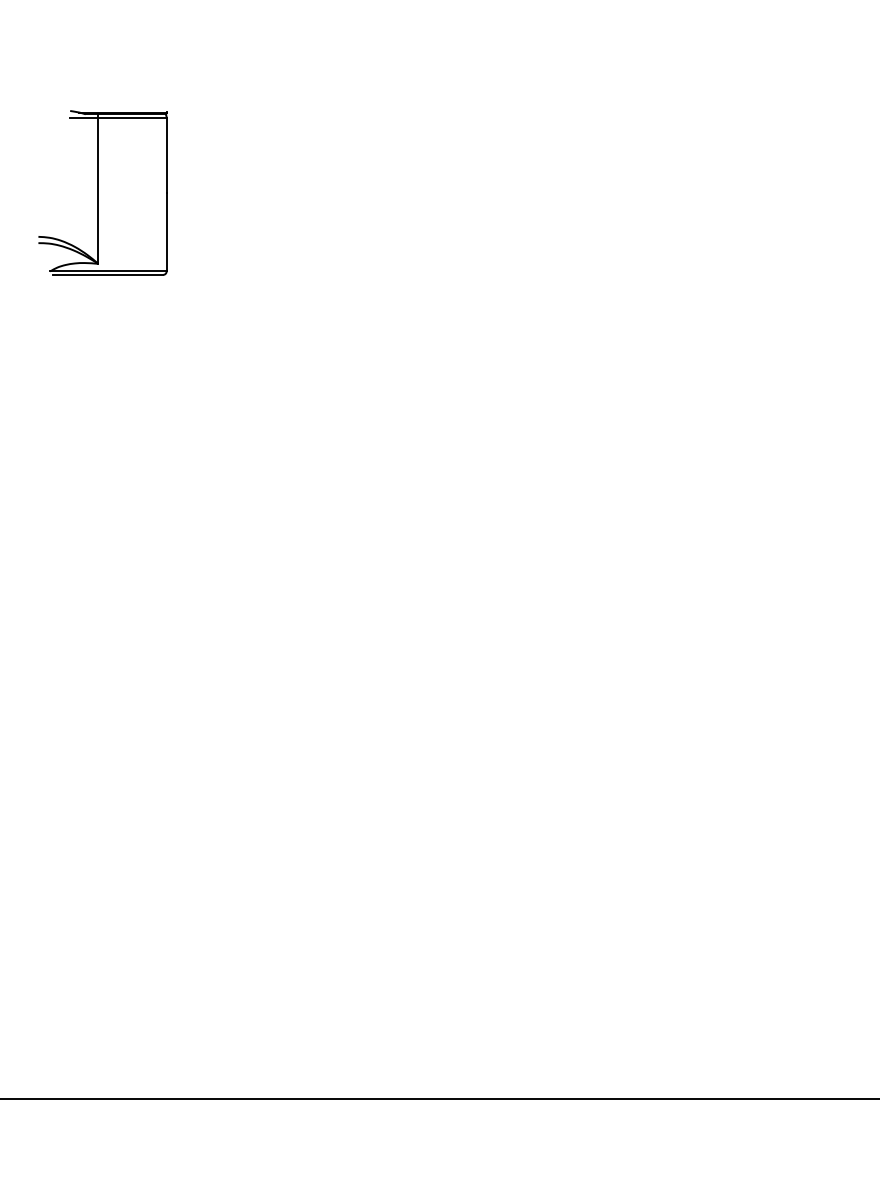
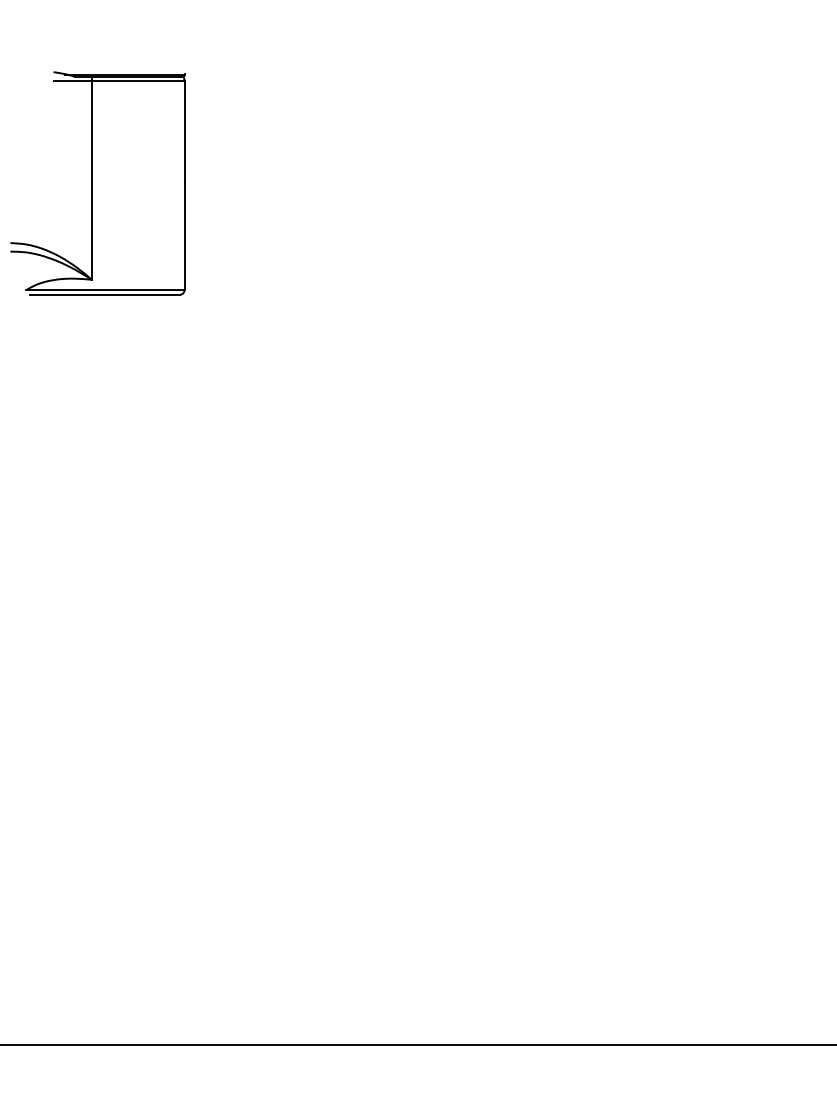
part: (102, 192) -> (97, 183), size x1.43

